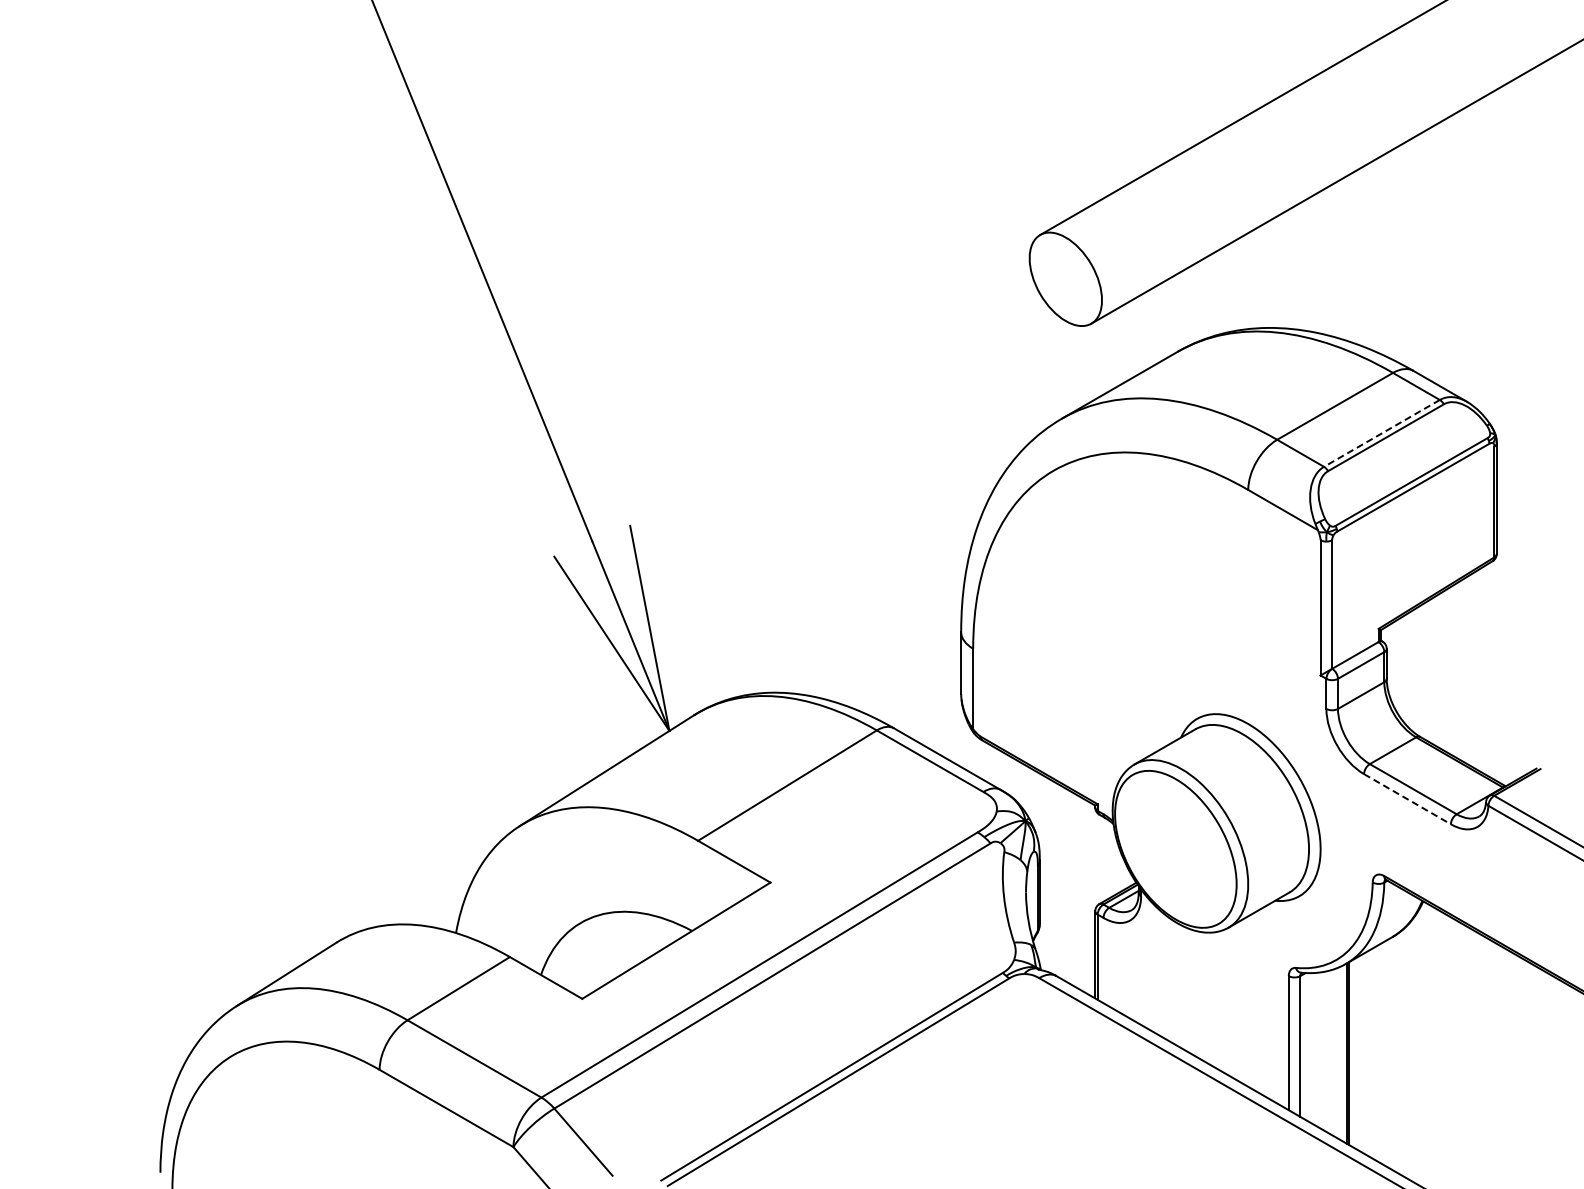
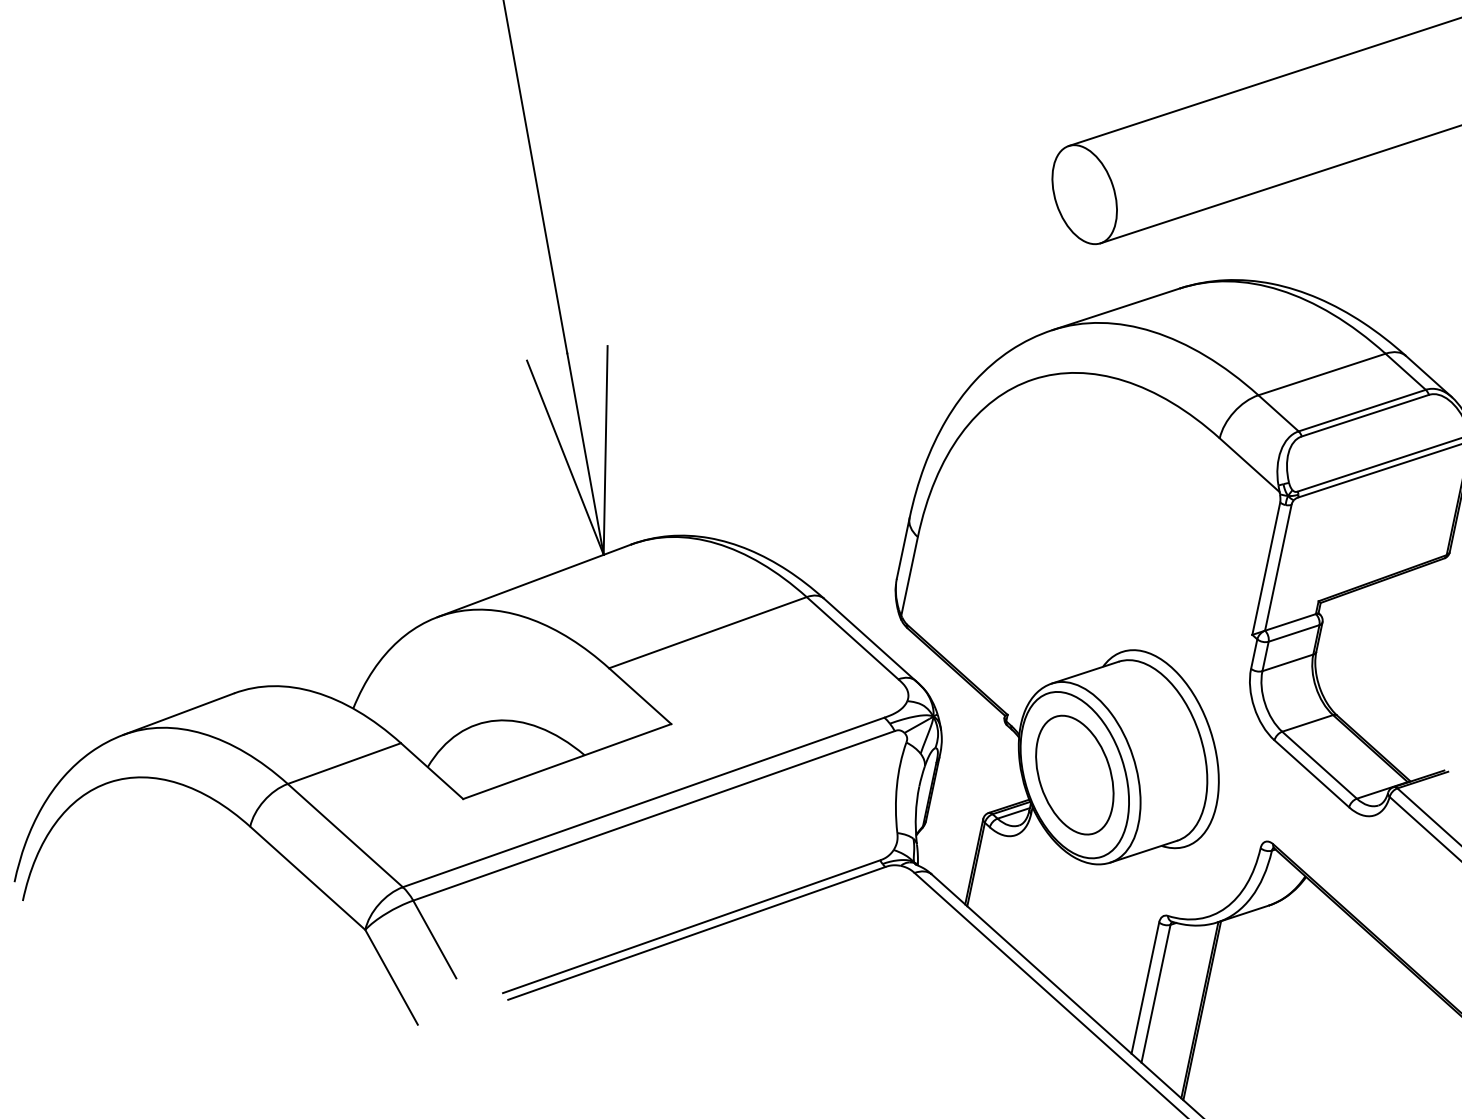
line: (1381, 433) -> (1361, 410), dashed -> solid
line: (1407, 799) -> (1311, 774), dashed -> solid
part: (1175, 849) -> (1074, 775), added

